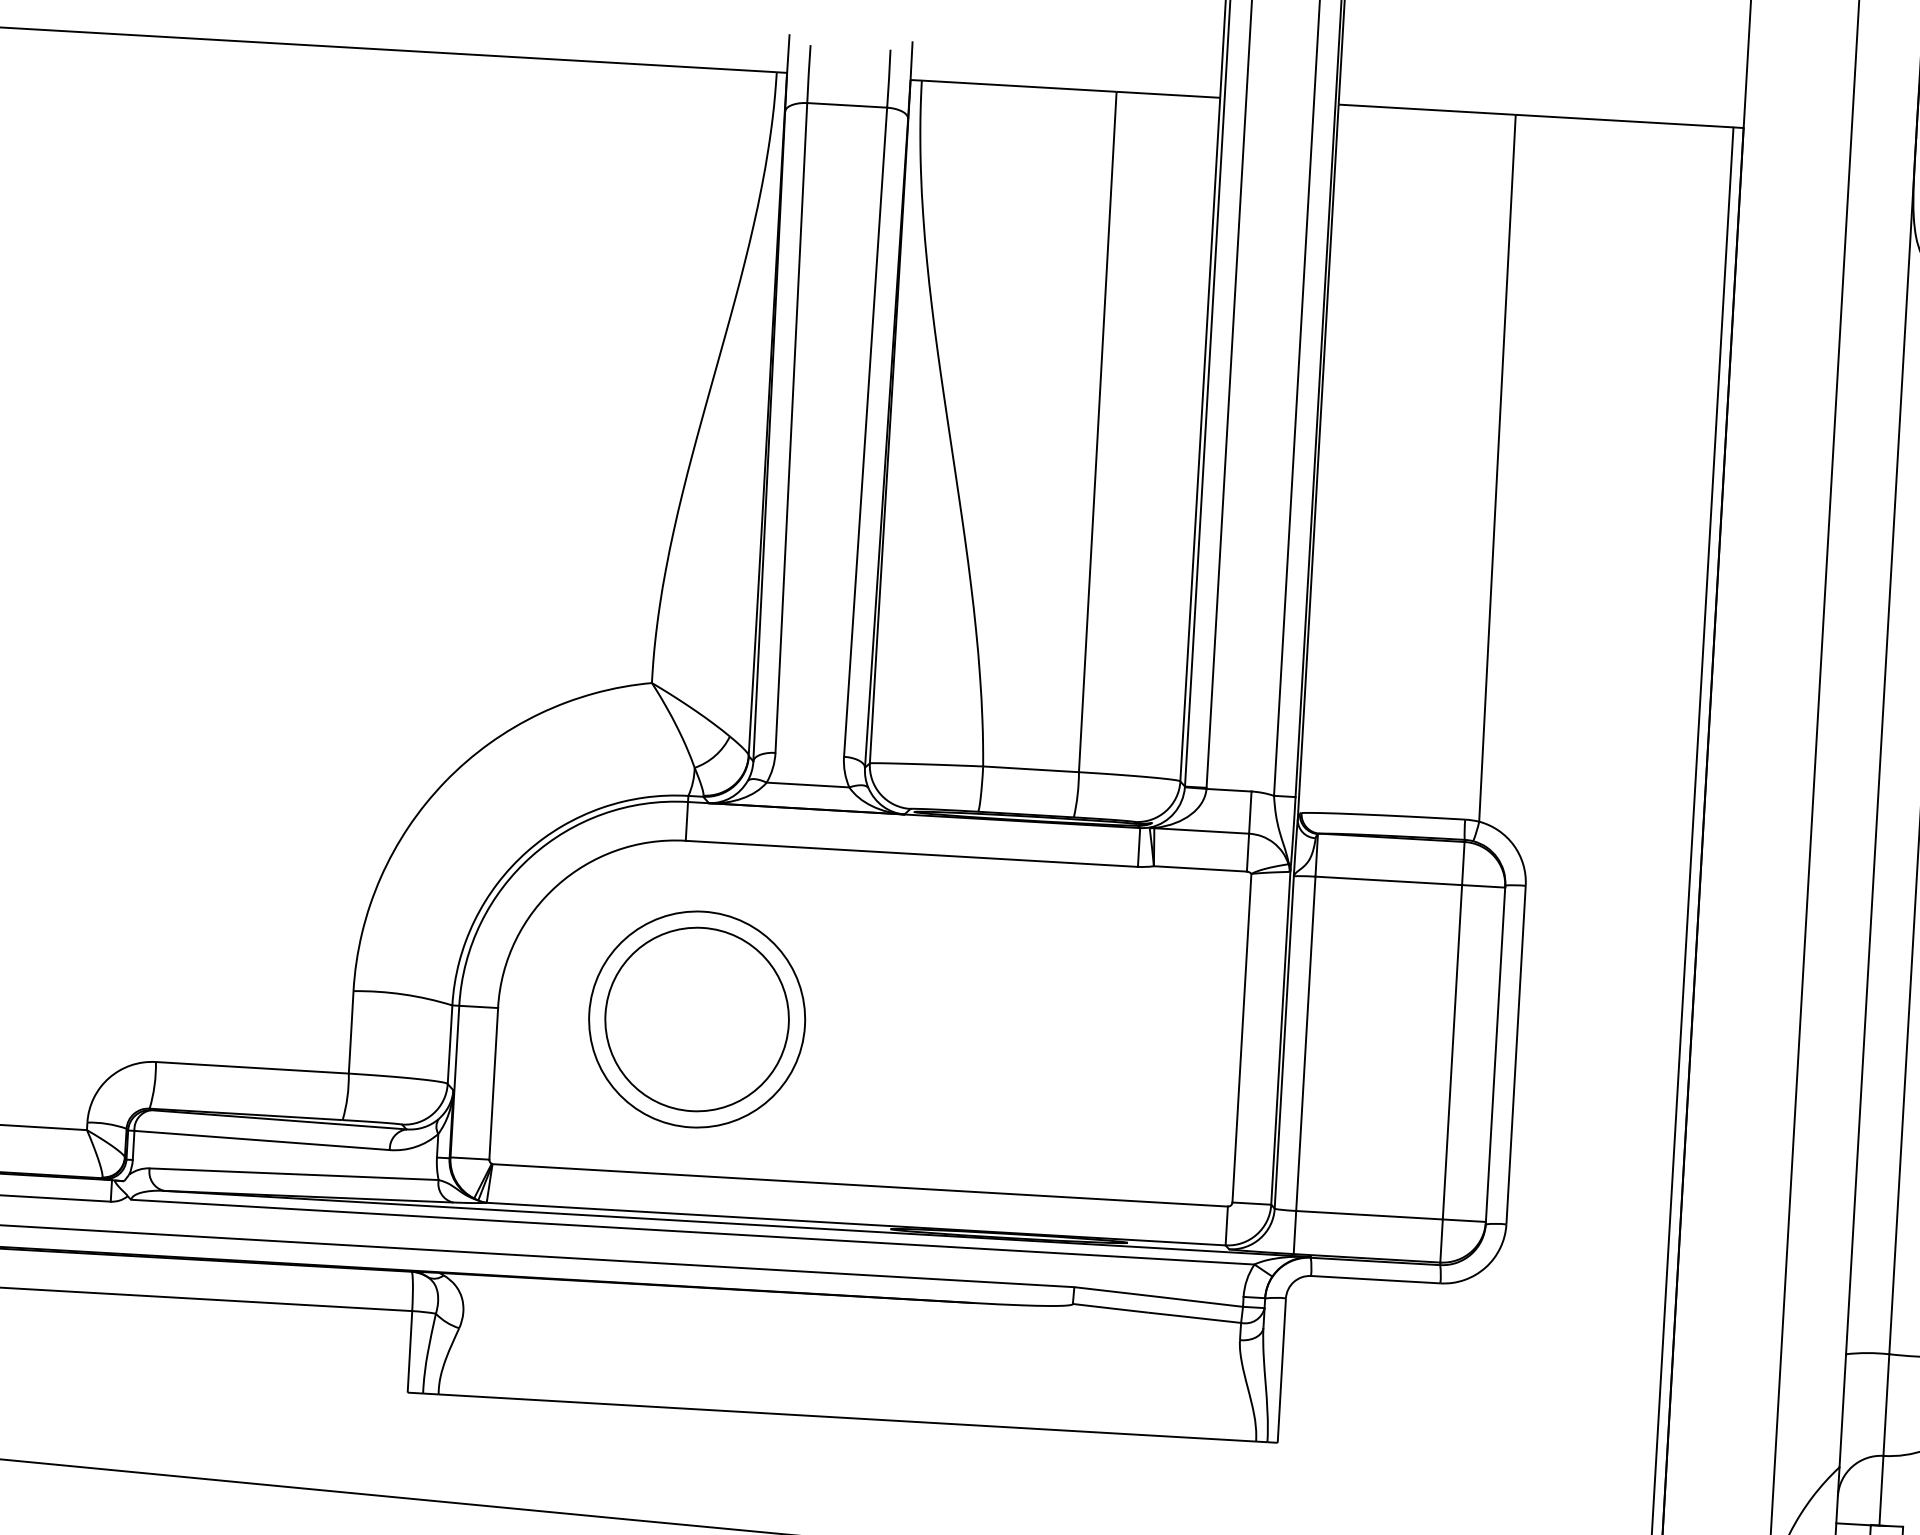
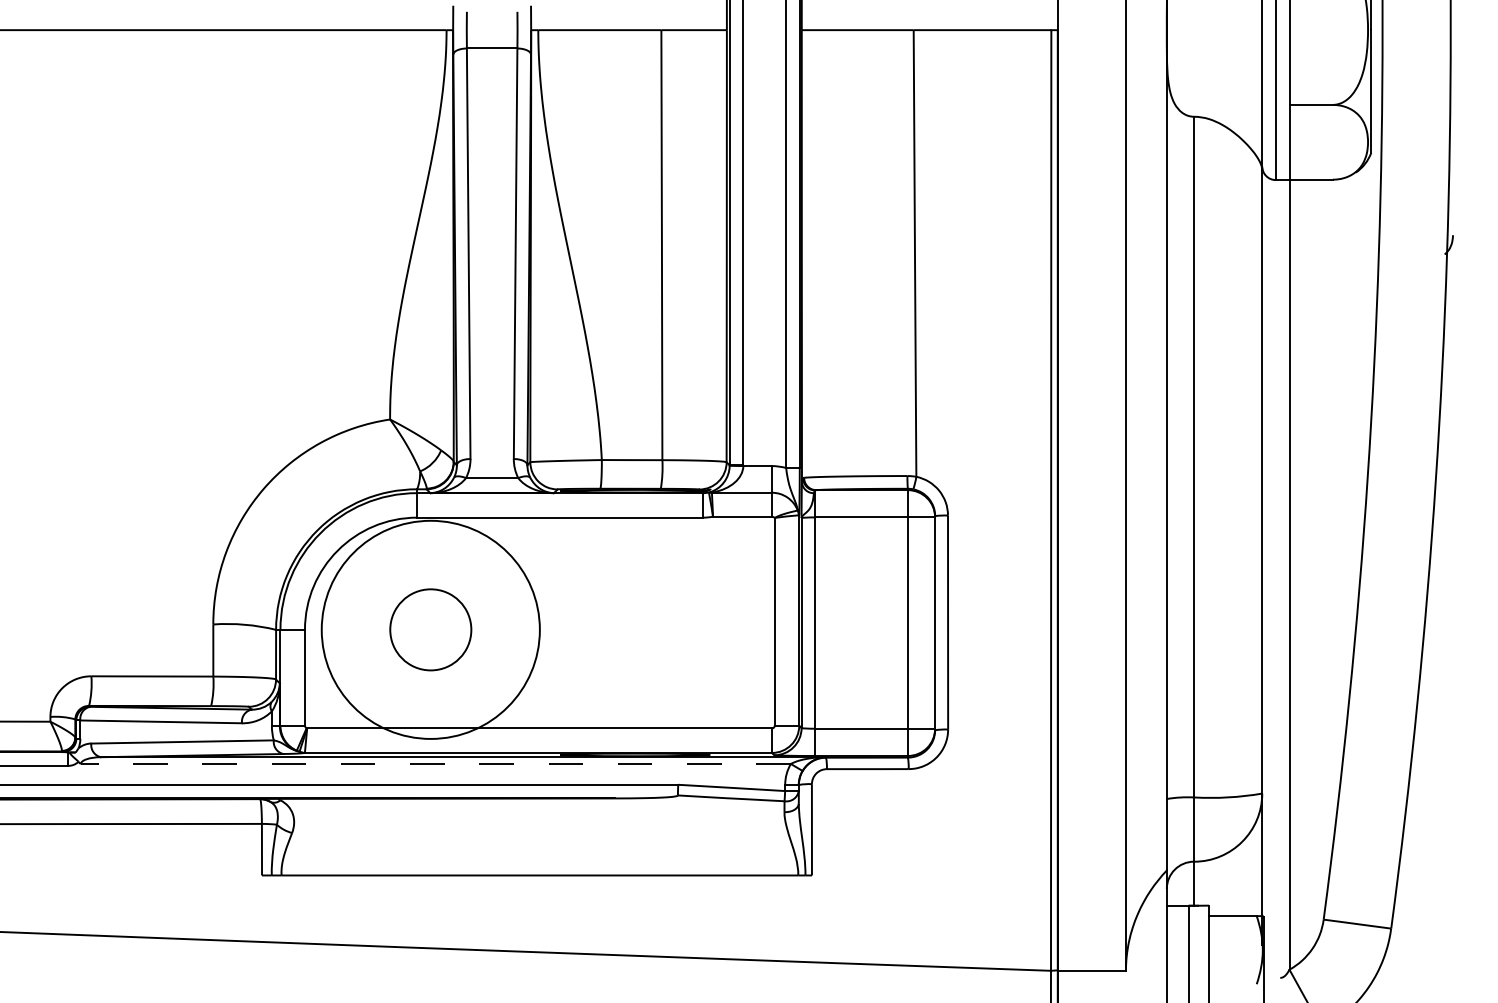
circle: (696, 1018) -> (430, 629), size x0.7
circle: (696, 1018) -> (430, 629), size x1.6
line: (692, 1231) -> (435, 763), solid -> dashed

